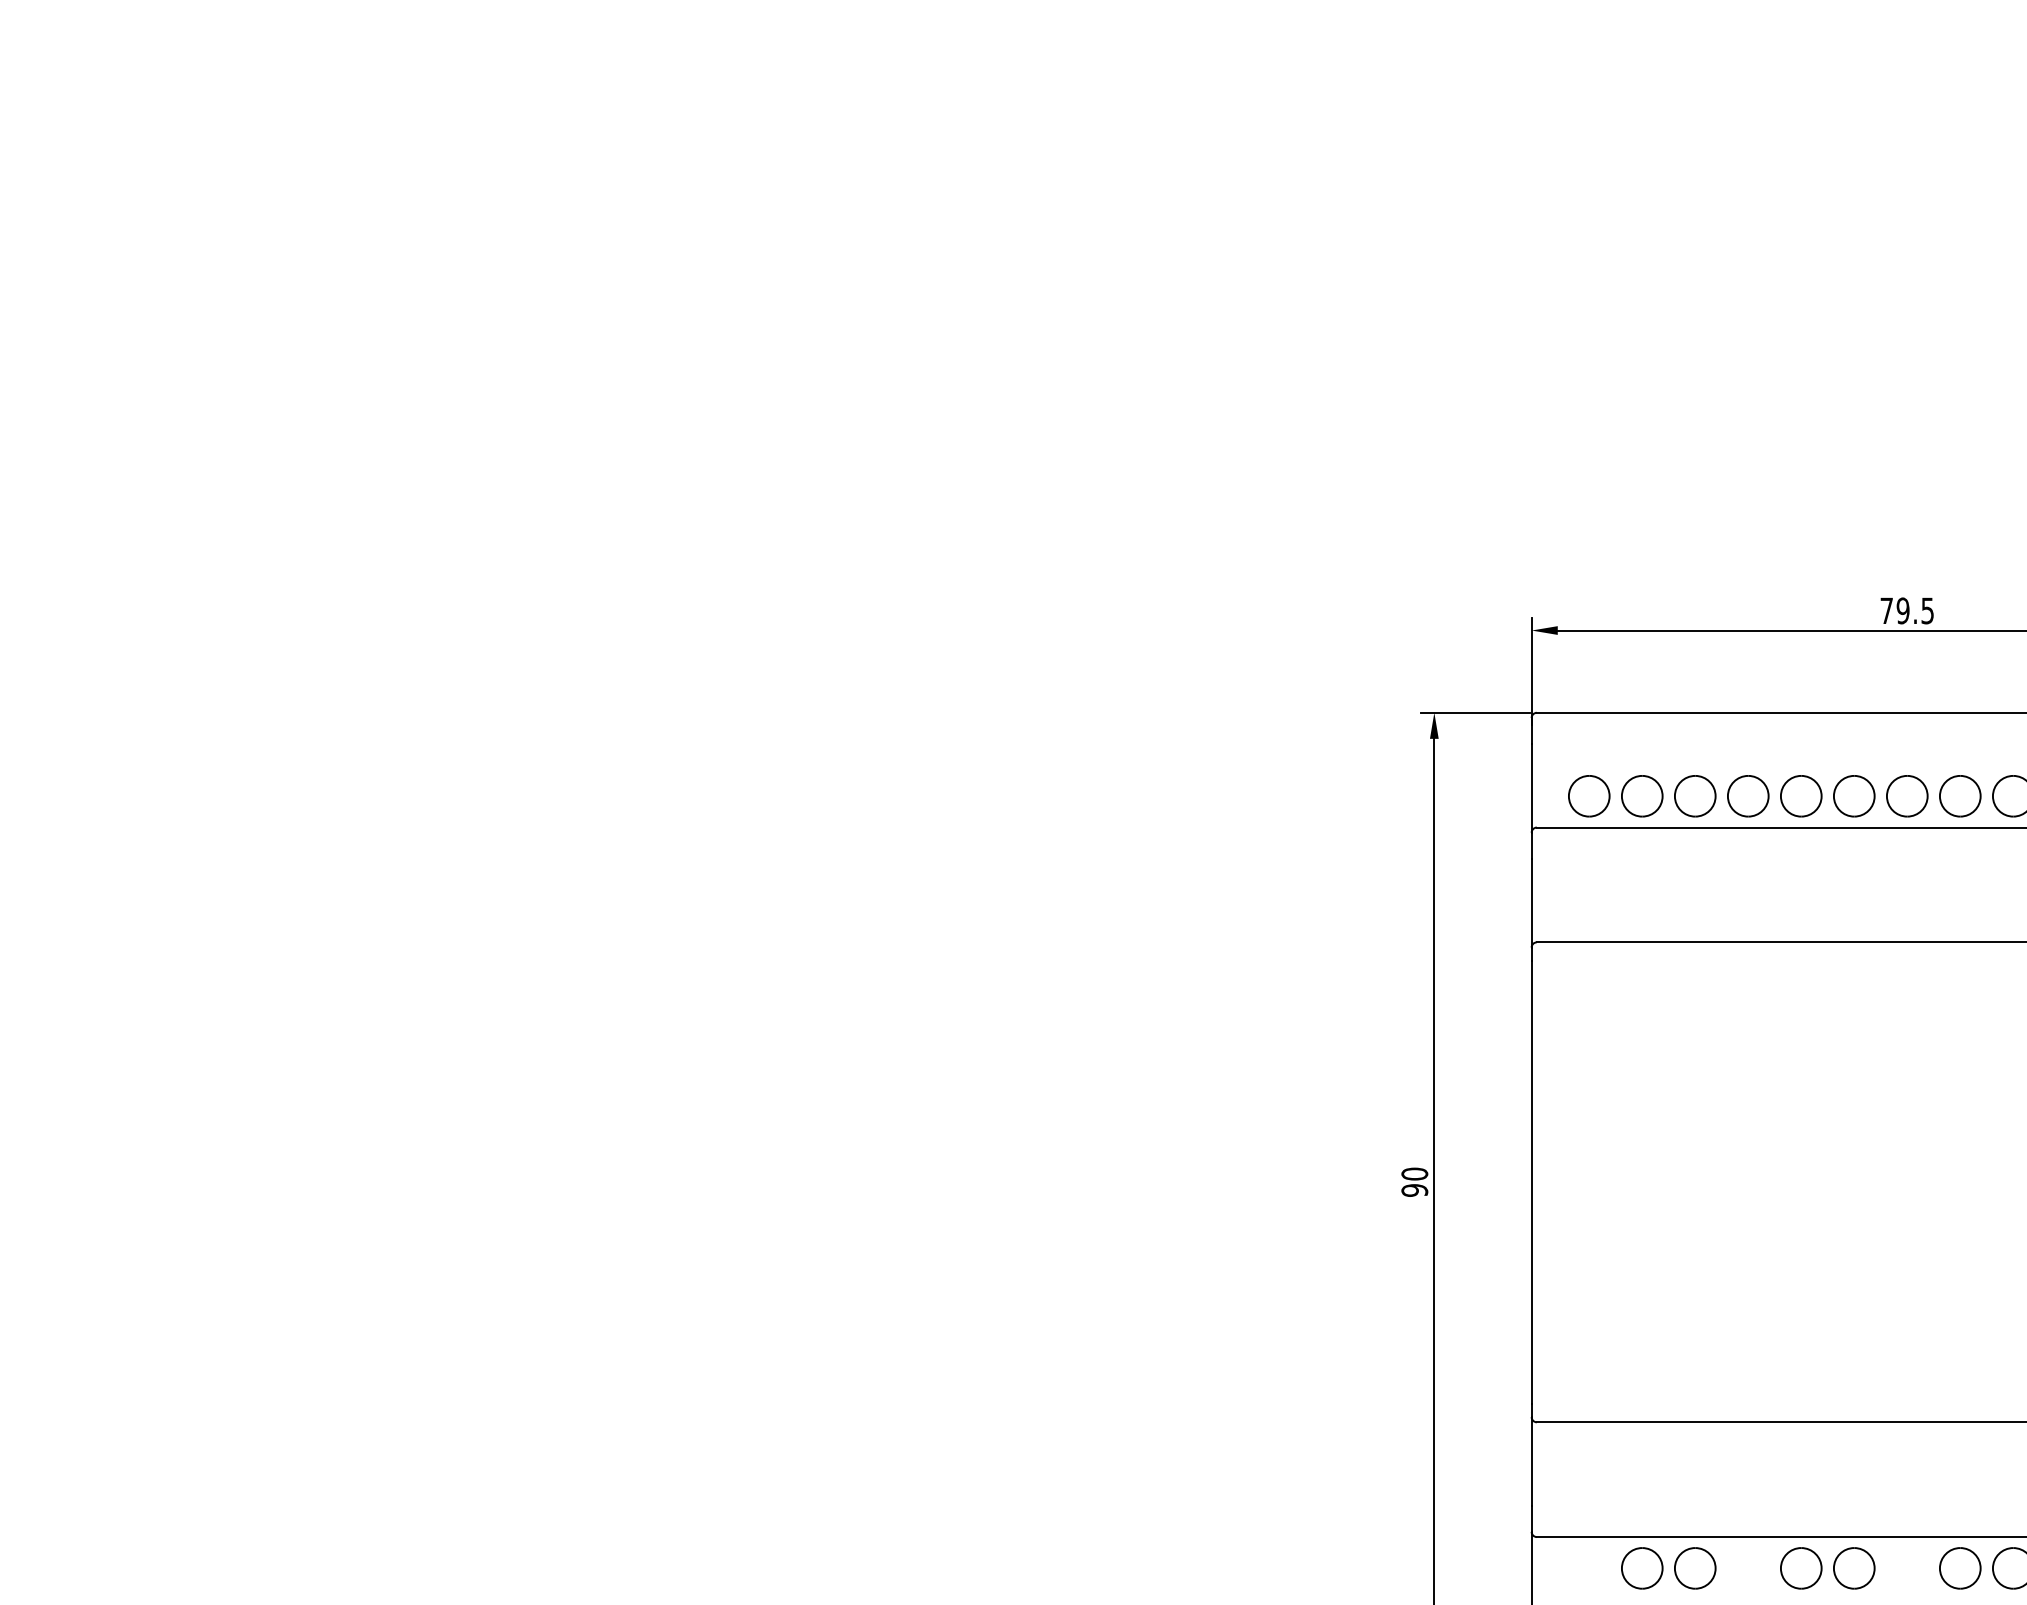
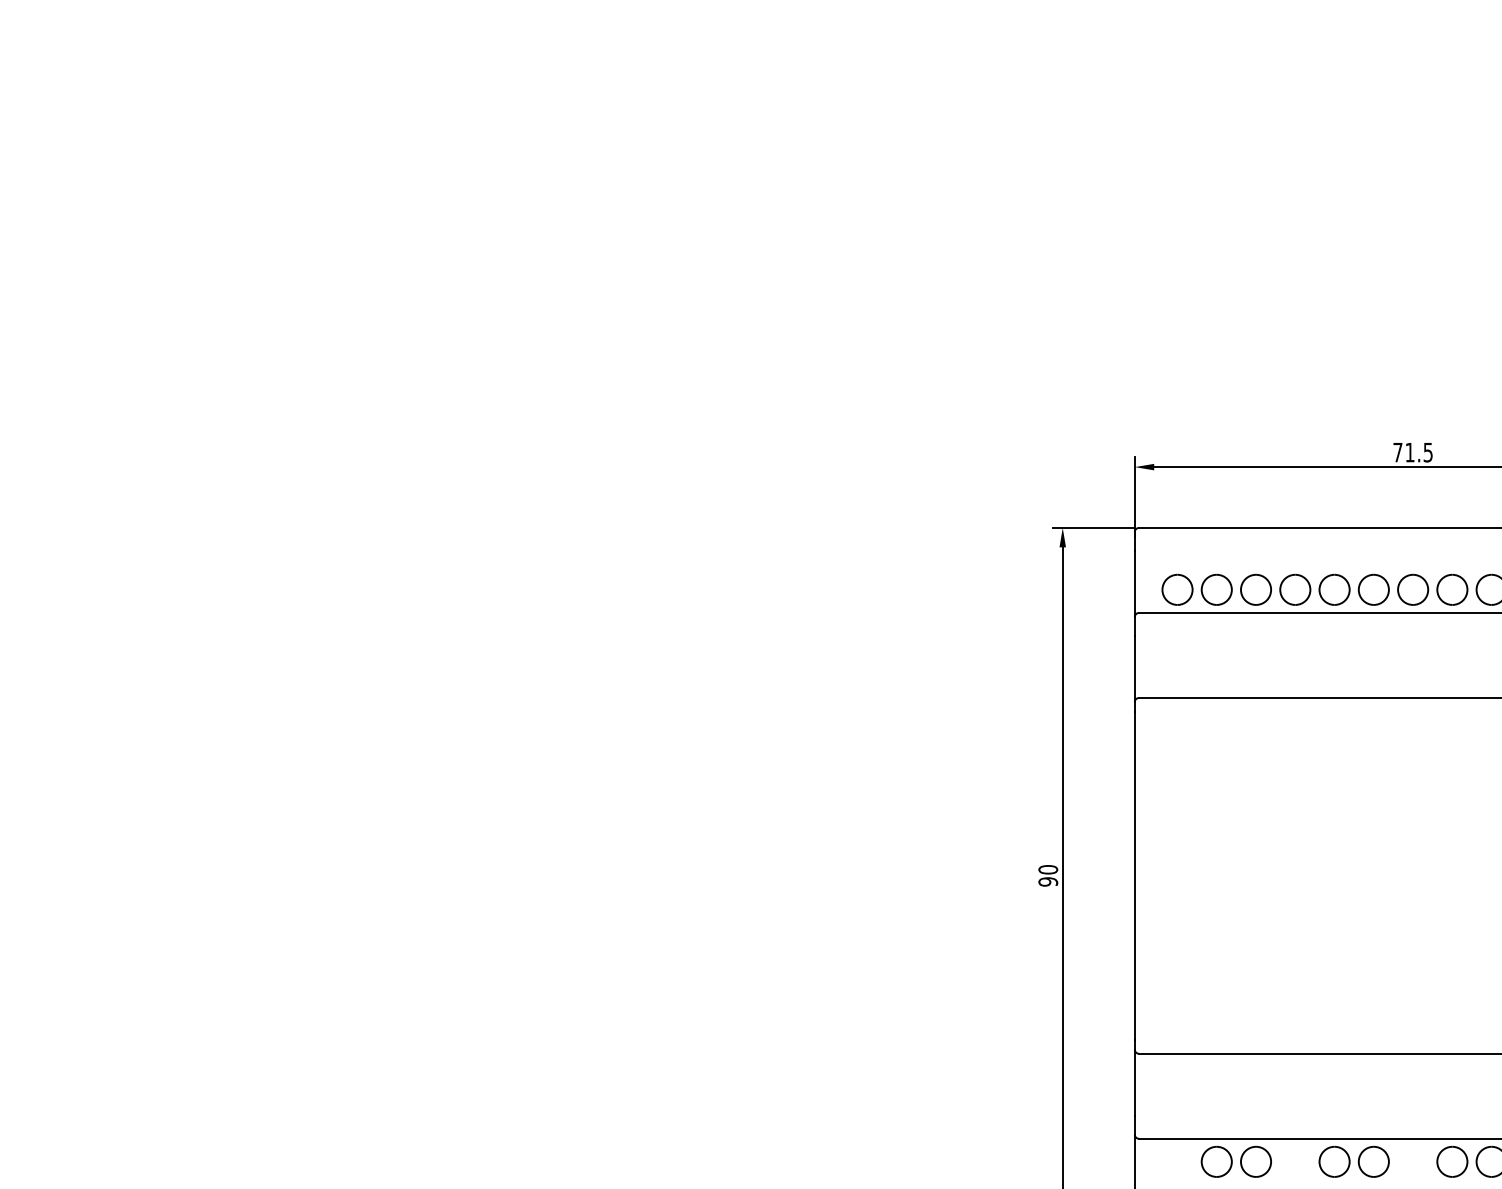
text: (1902, 610) -> (1409, 452), 79.5 -> 71.5

